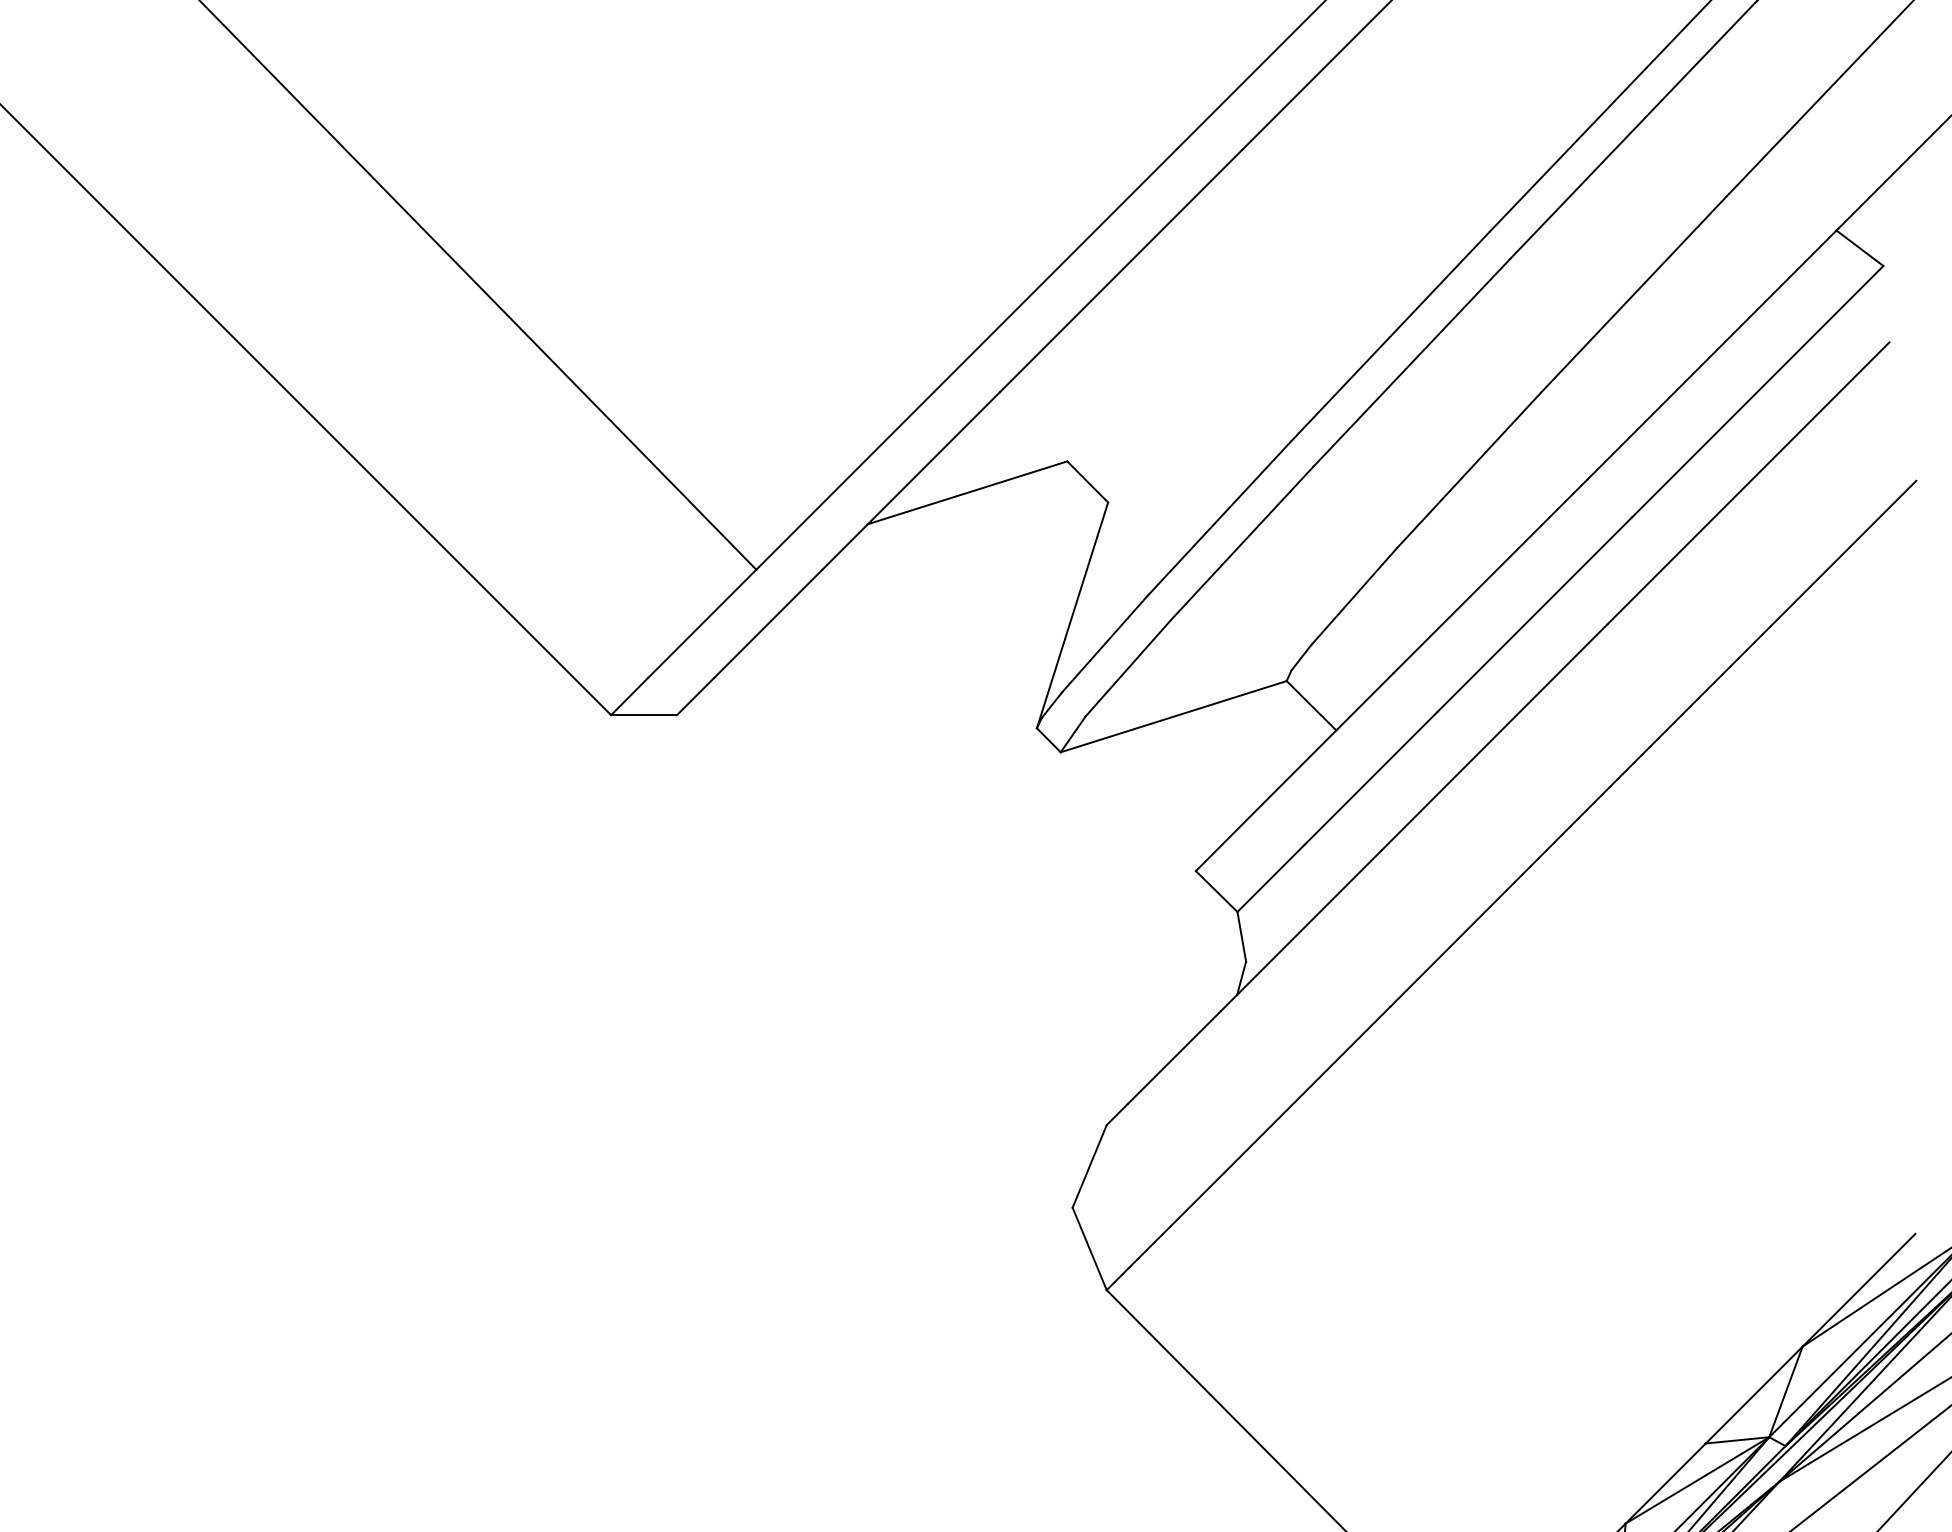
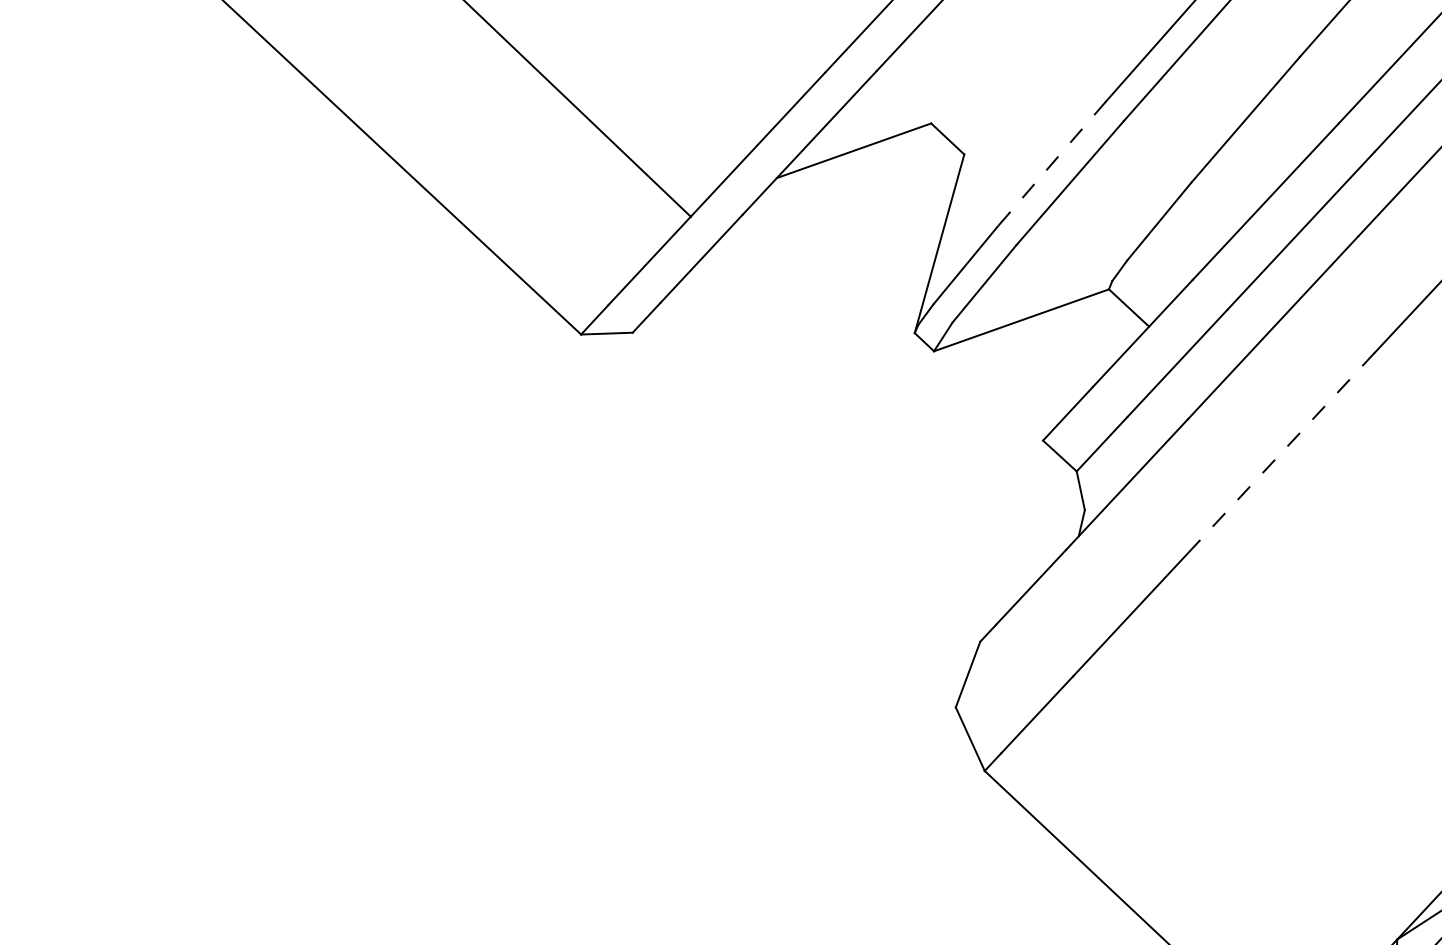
line: (1219, 518) -> (1051, 163), solid -> dashed
line: (1506, 890) -> (1286, 447), solid -> dashed

